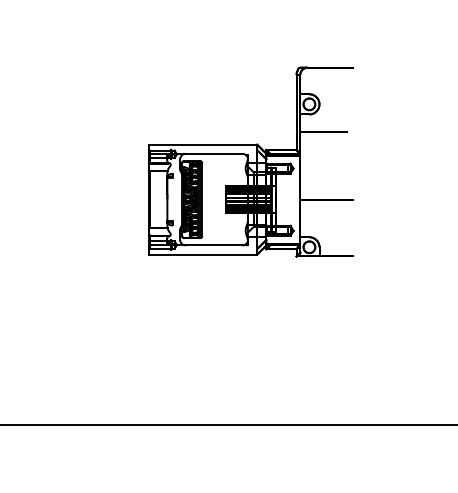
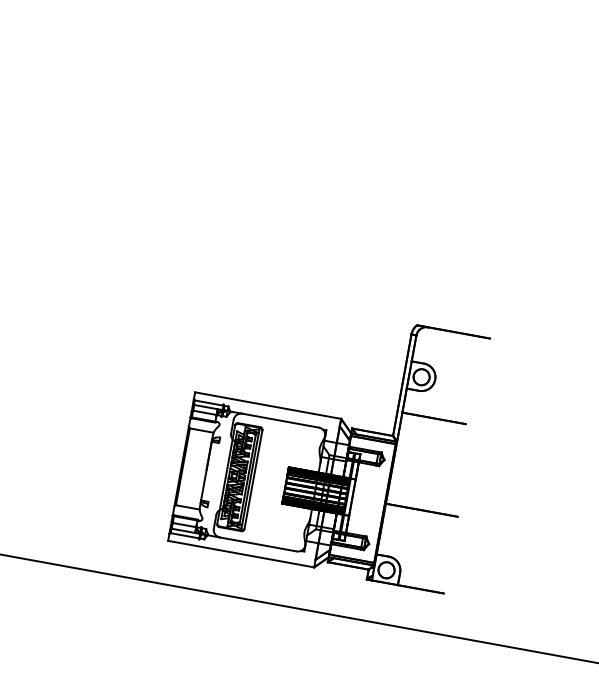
part: (250, 161) -> (328, 439), moved

